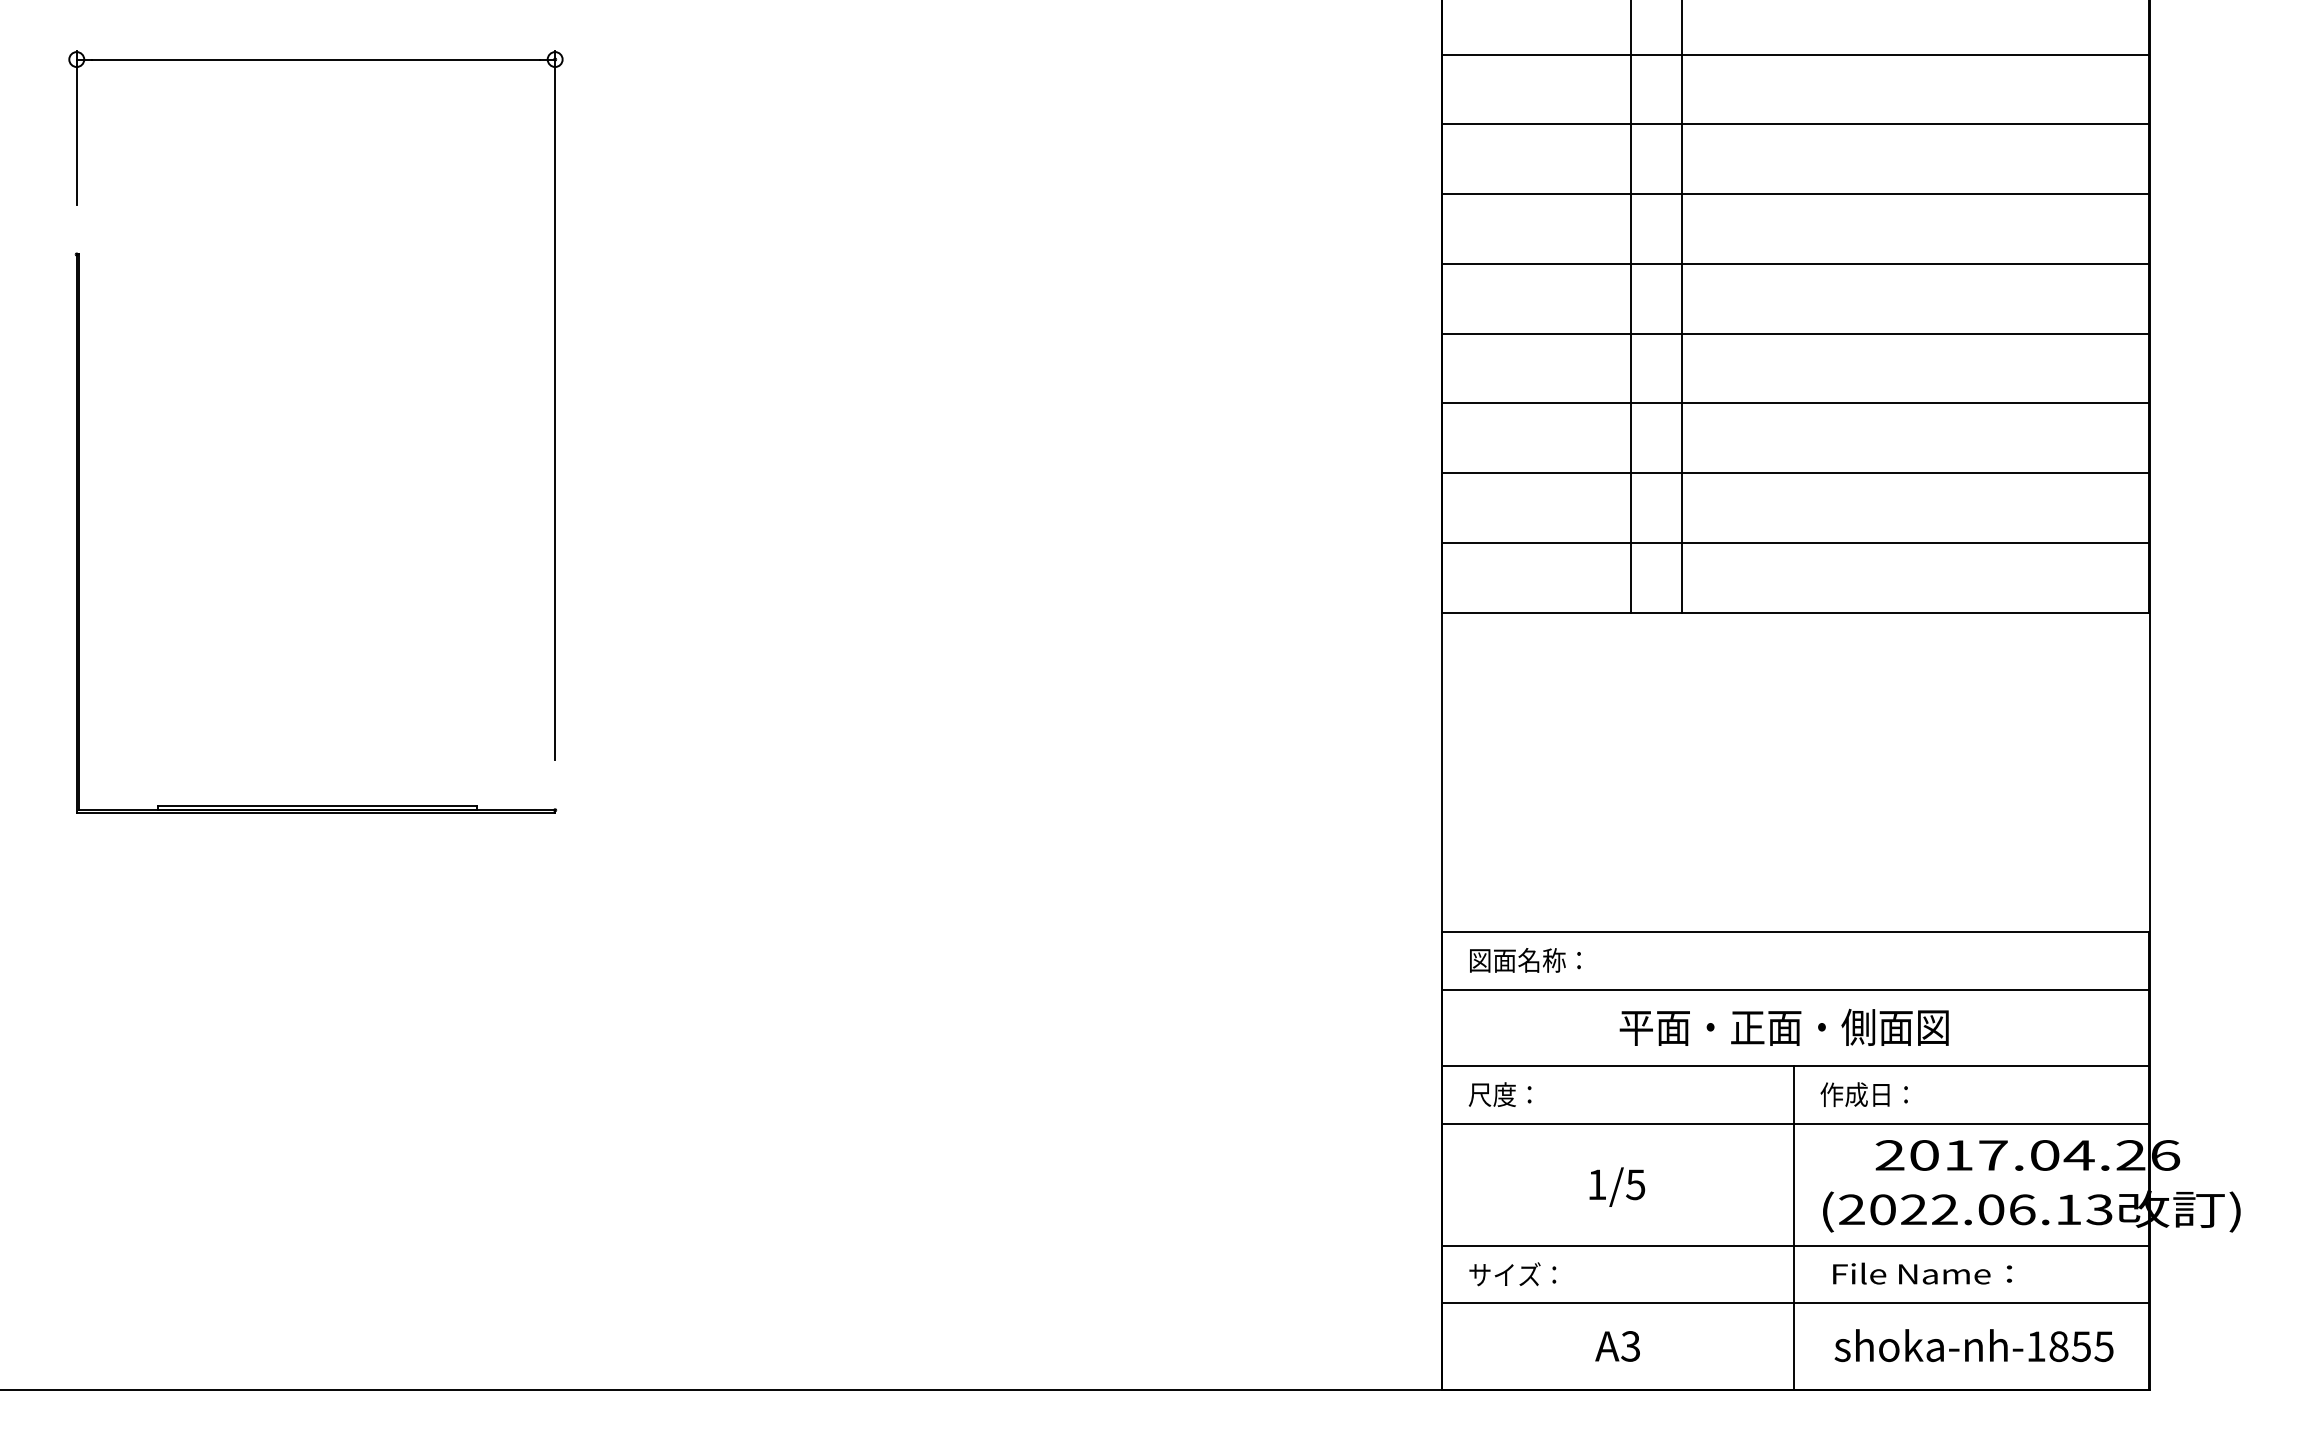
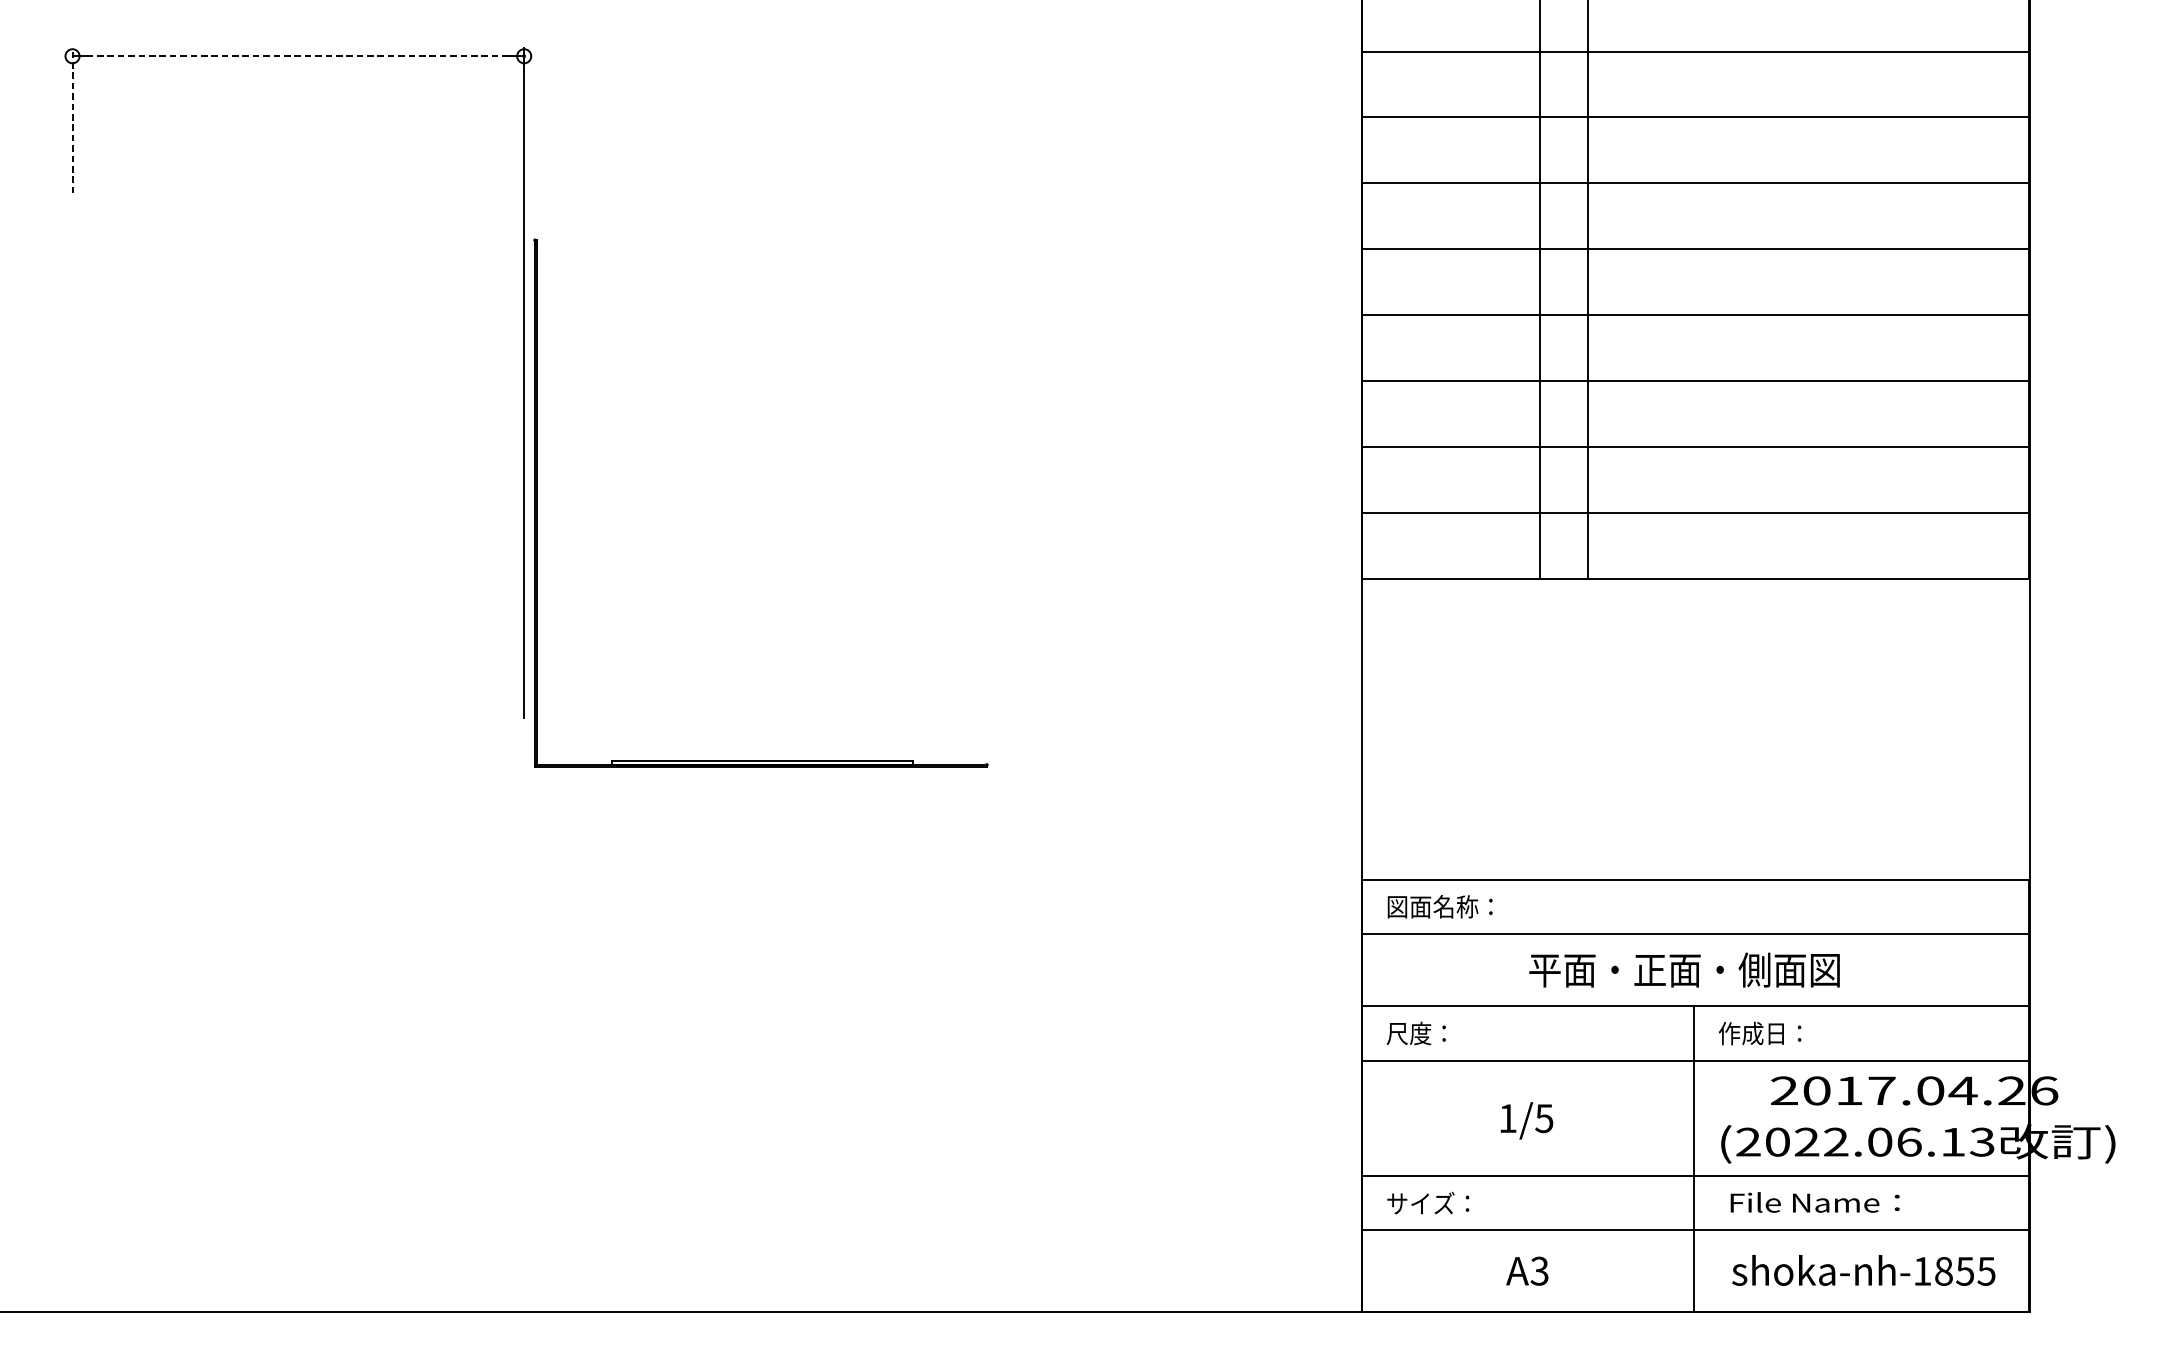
line: (316, 59) -> (298, 56), solid -> dashed
line: (76, 127) -> (72, 120), solid -> dashed
part: (79, 532) -> (537, 502), moved

